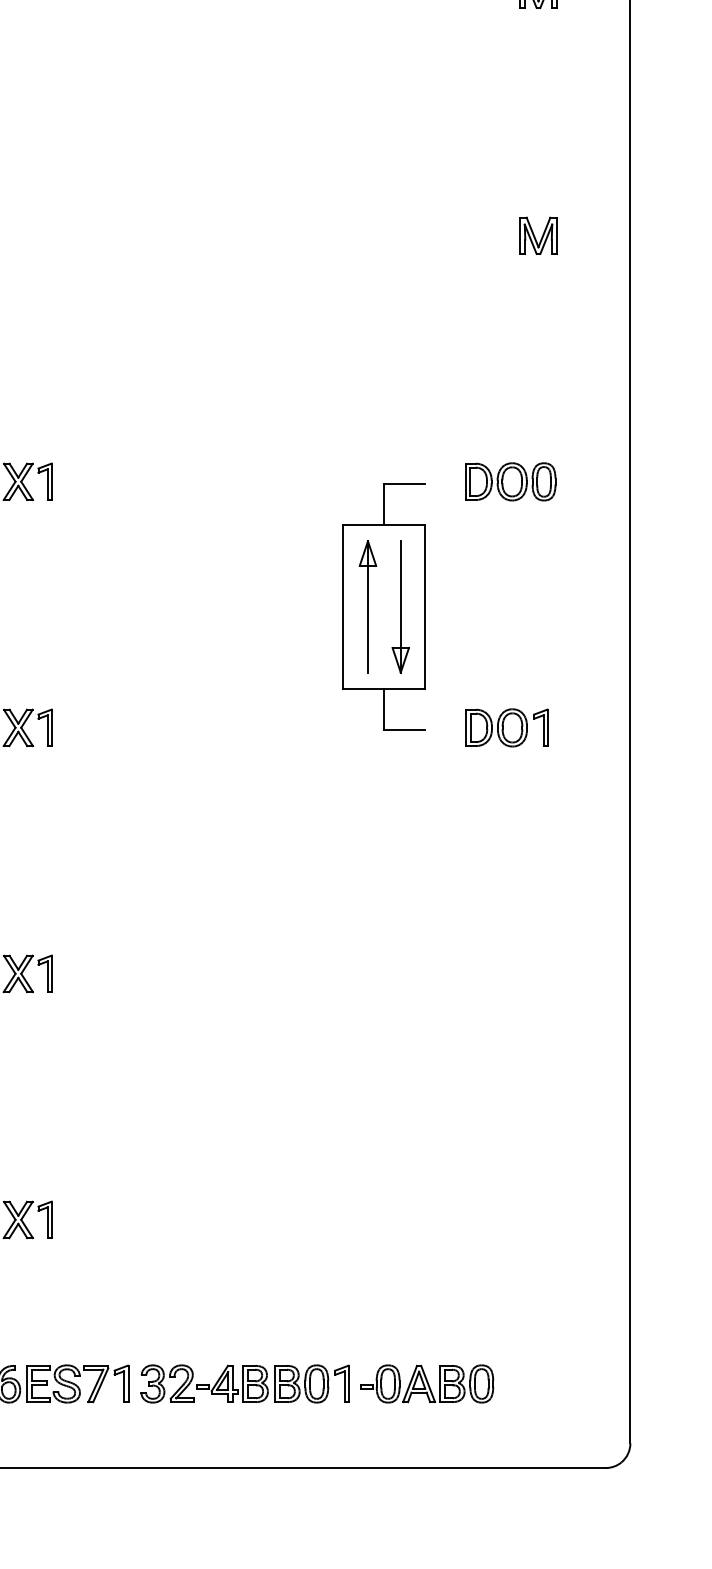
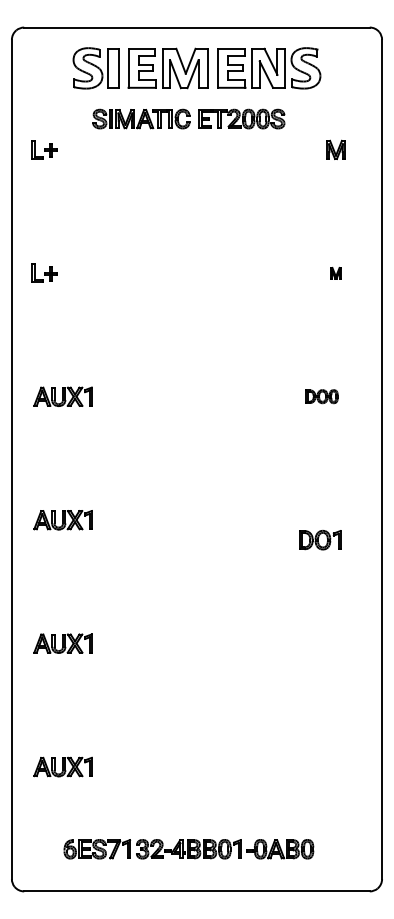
part: (537, 236) -> (335, 273), size x0.6
part: (509, 481) -> (321, 396), size x0.7
part: (383, 606) -> (258, 459), removed
part: (507, 728) -> (320, 540), moved

